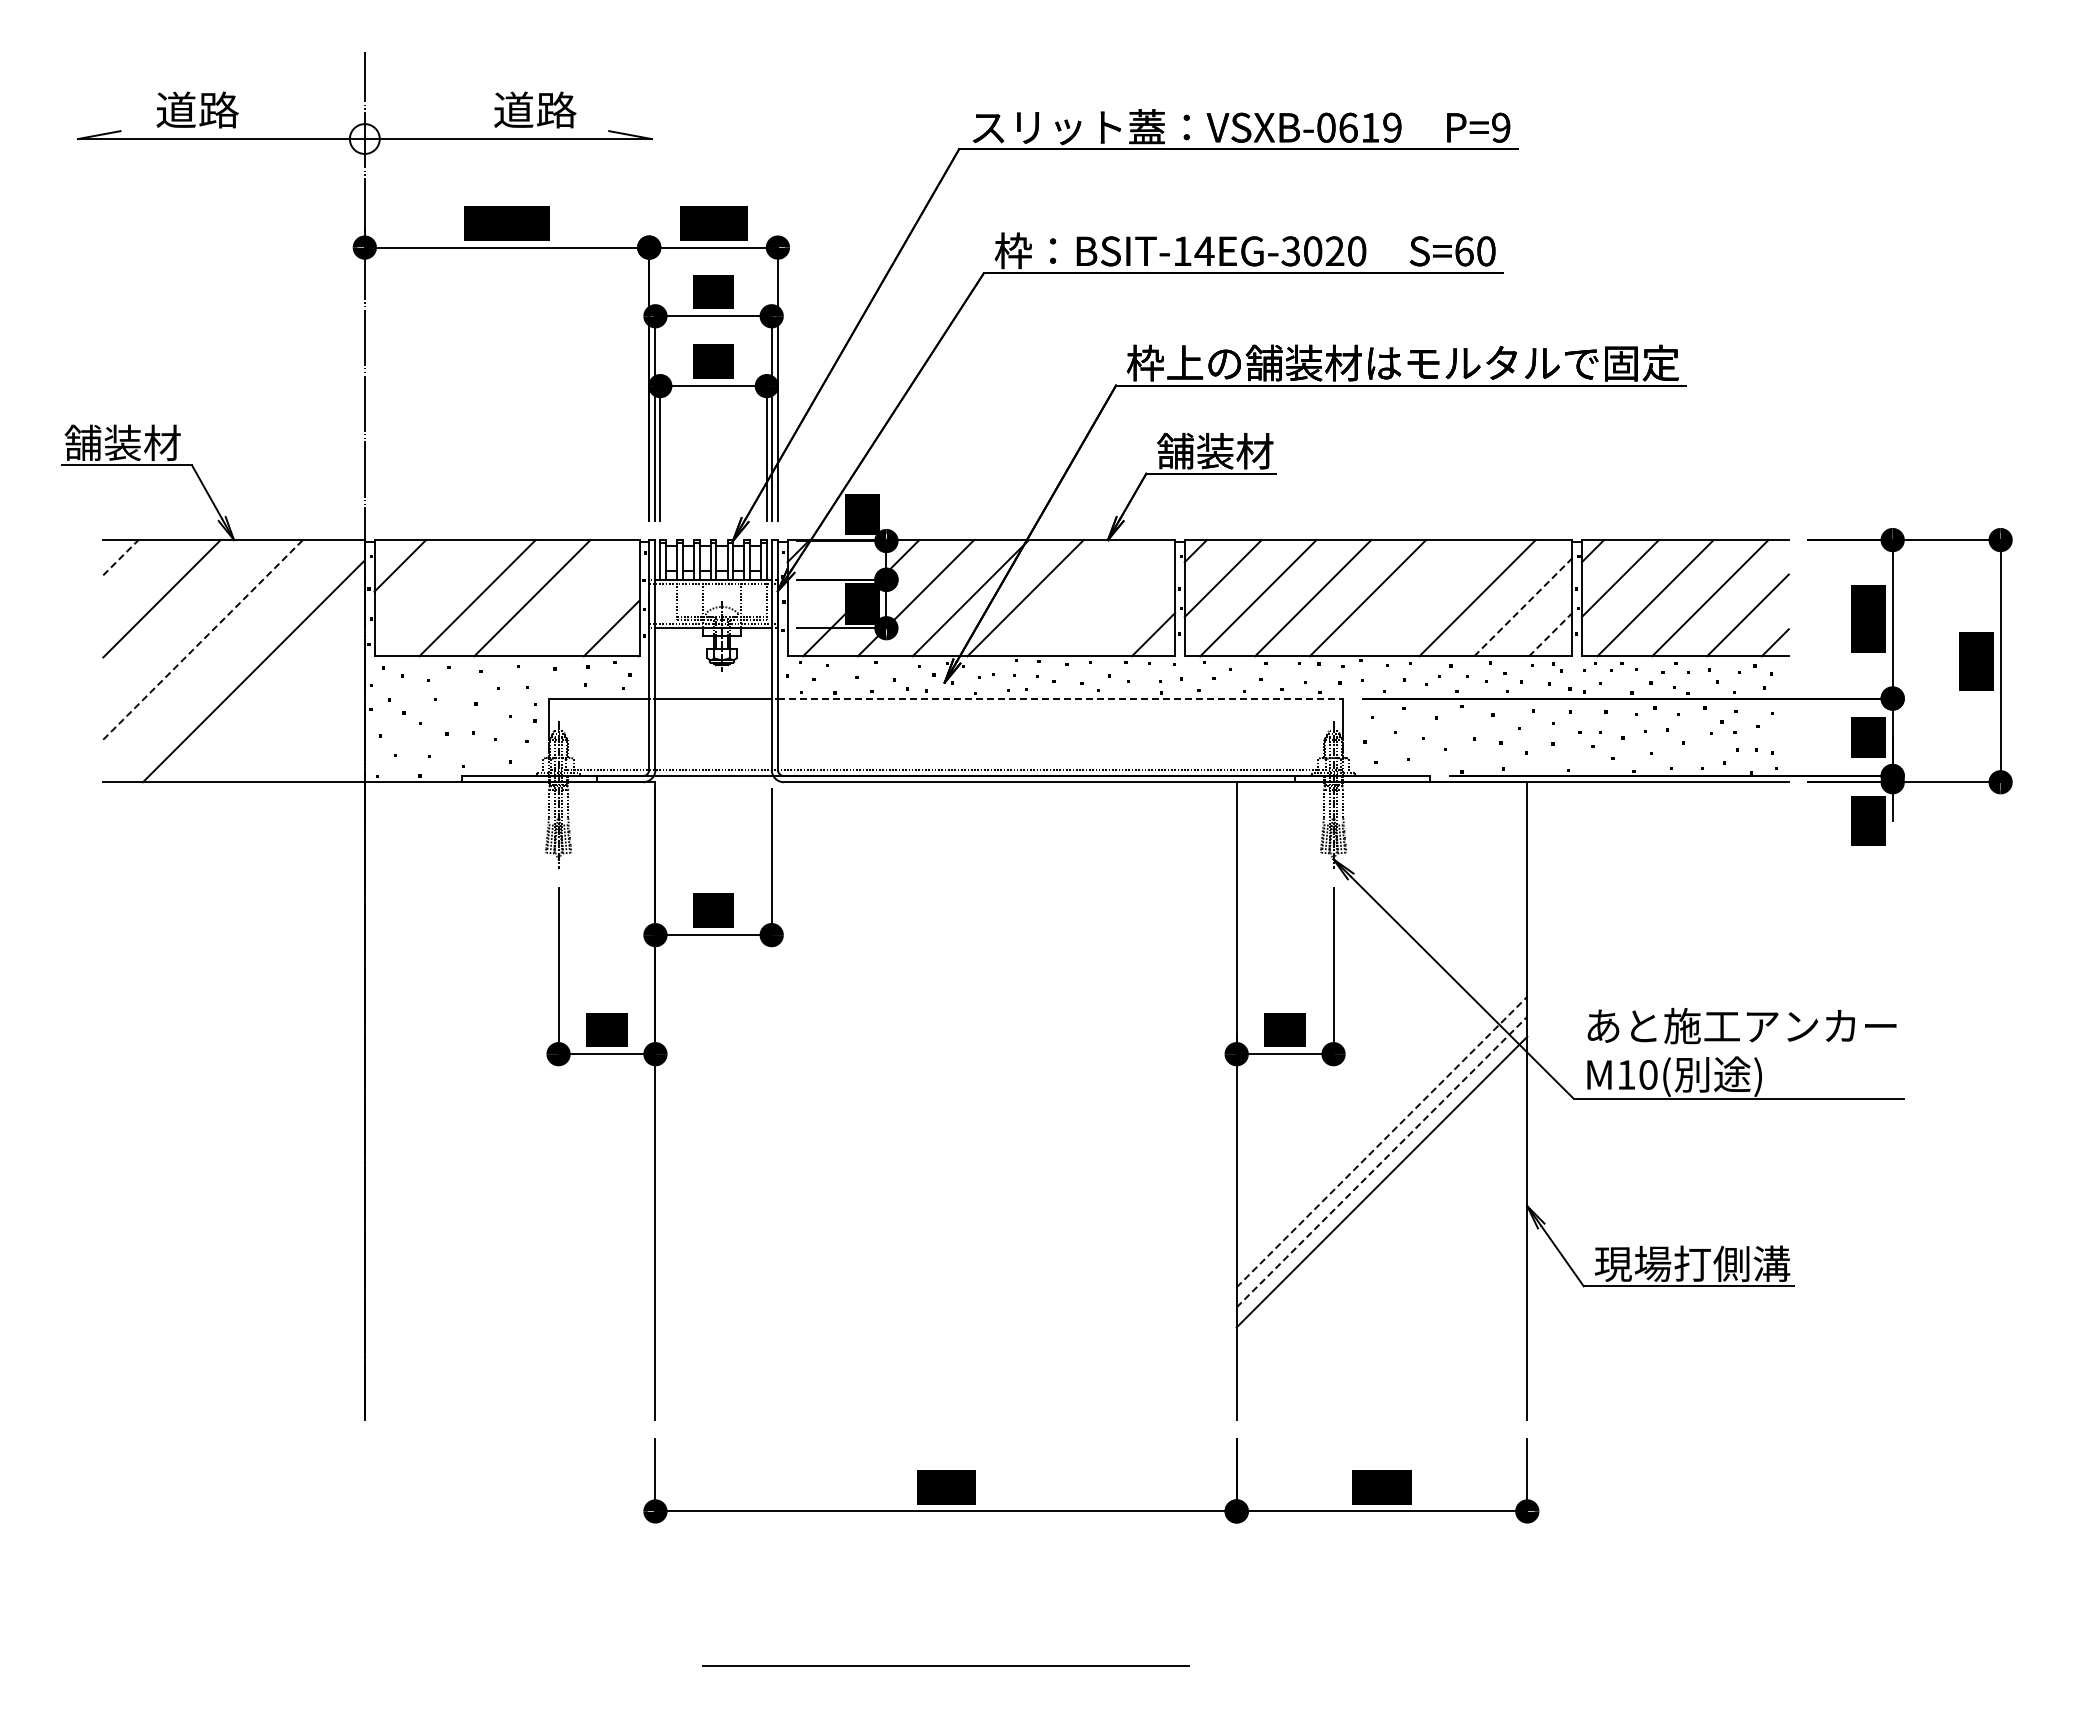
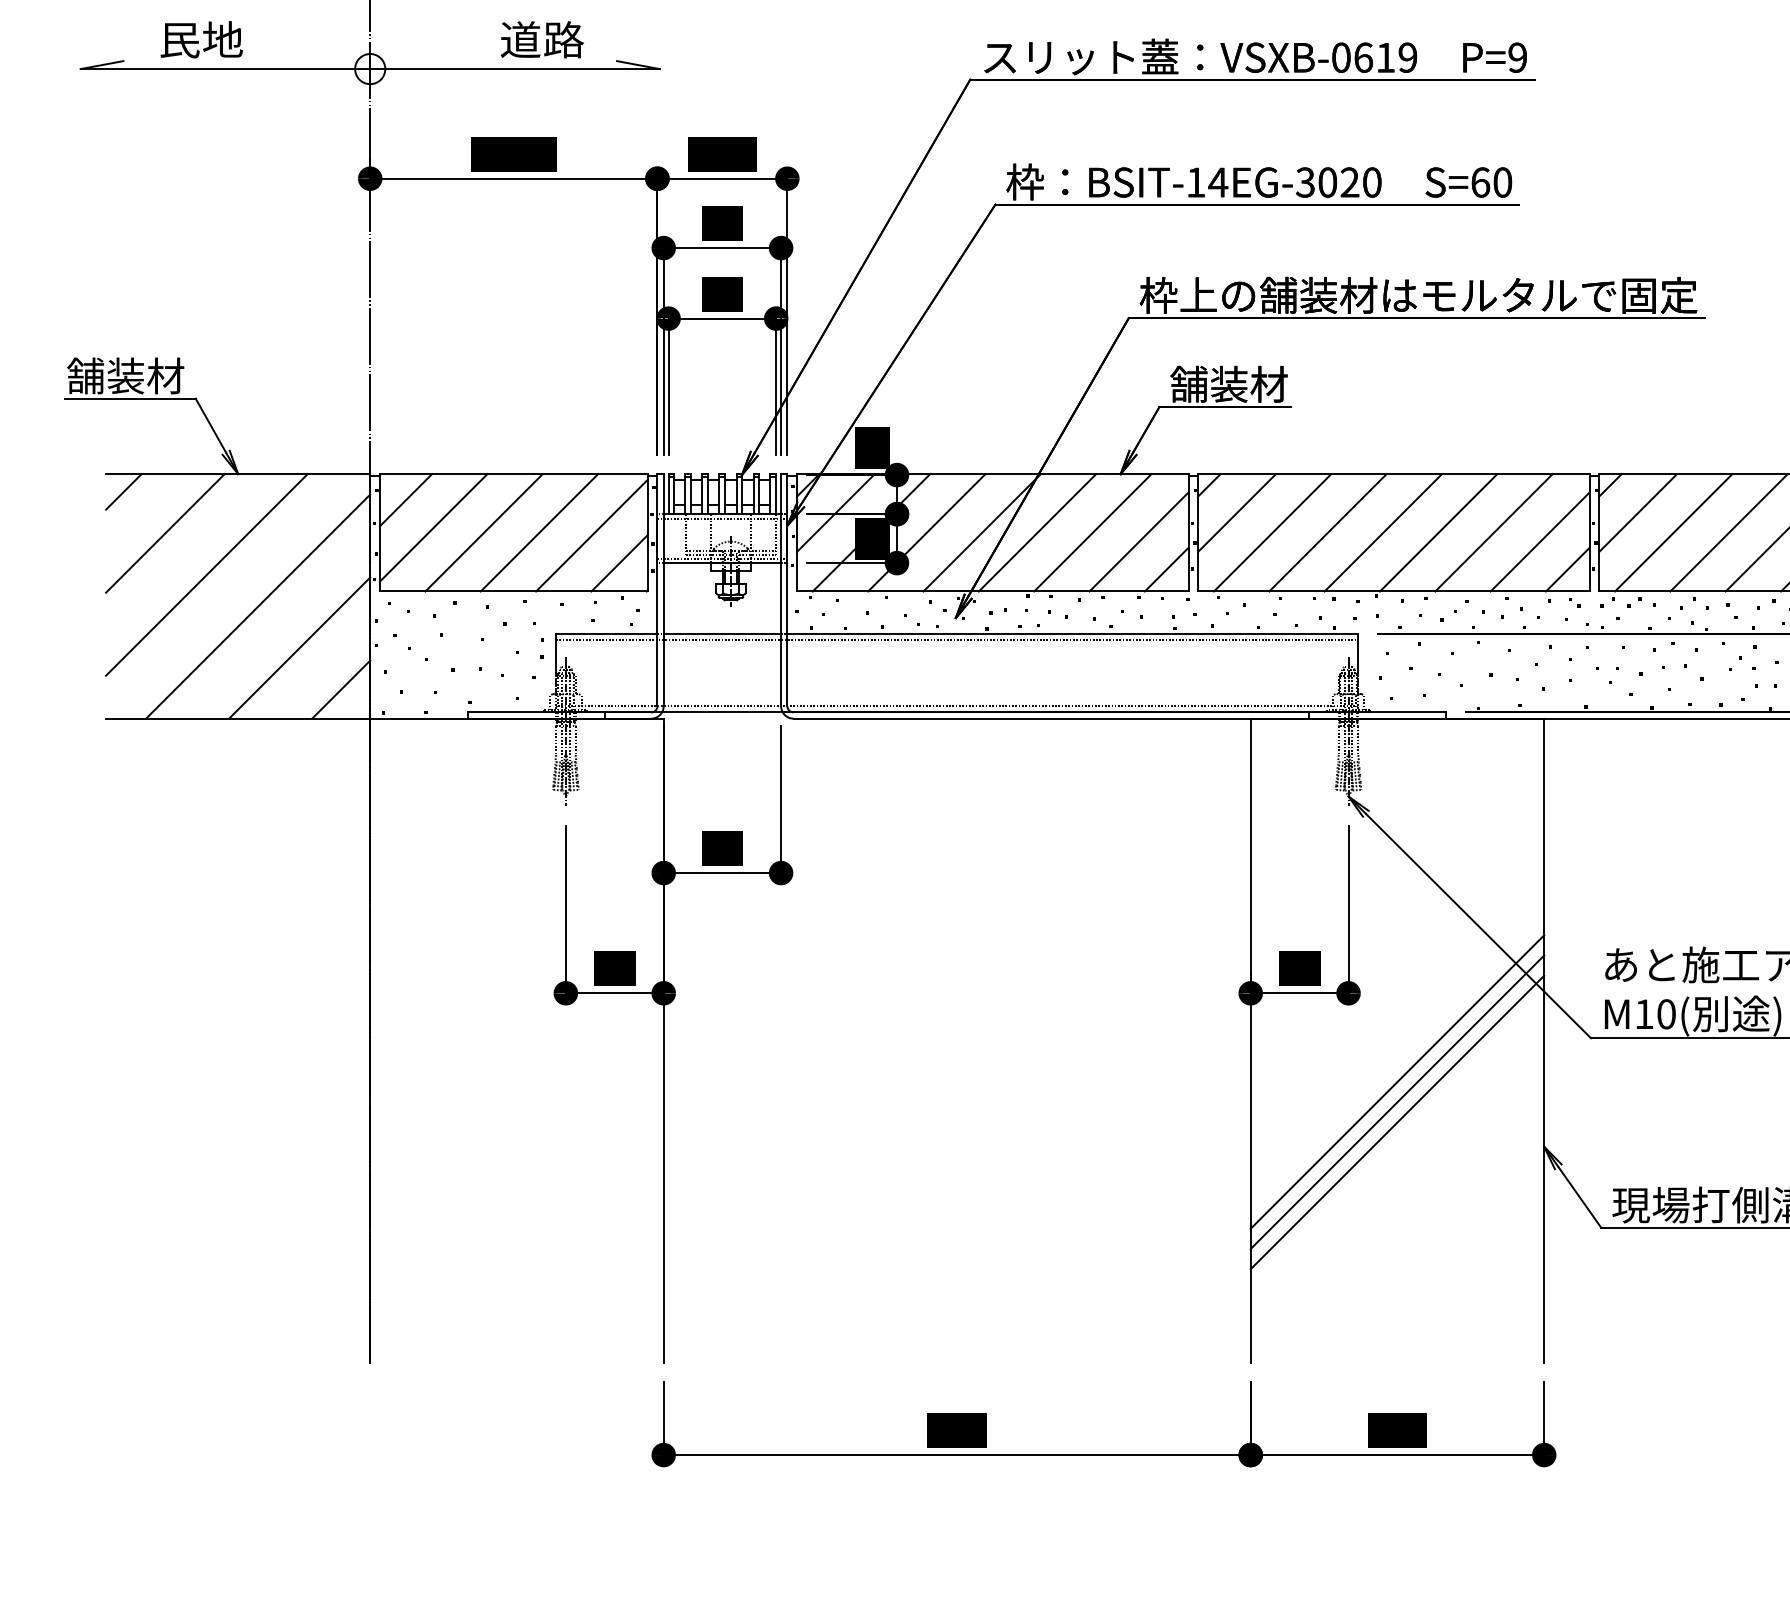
text: (197, 109) -> (201, 39), 道路 -> 民地
line: (120, 557) -> (123, 491), dashed -> solid
line: (825, 578) -> (835, 512), added
line: (427, 593) -> (433, 528), added
line: (1080, 598) -> (1092, 533), added
line: (1422, 598) -> (1438, 533), added
line: (584, 600) -> (592, 535), added
line: (1523, 606) -> (1540, 541), dashed -> solid
line: (1126, 607) -> (1139, 542), added
line: (1550, 634) -> (1567, 569), dashed -> solid
line: (203, 639) -> (207, 574), dashed -> solid
line: (1060, 698) -> (1072, 634), dashed -> solid
line: (945, 704) -> (956, 640), added
line: (294, 712) -> (299, 648), added
line: (335, 753) -> (340, 689), added
line: (1382, 1142) -> (1397, 1082), dashed -> solid
line: (1382, 1162) -> (1397, 1102), dashed -> solid

